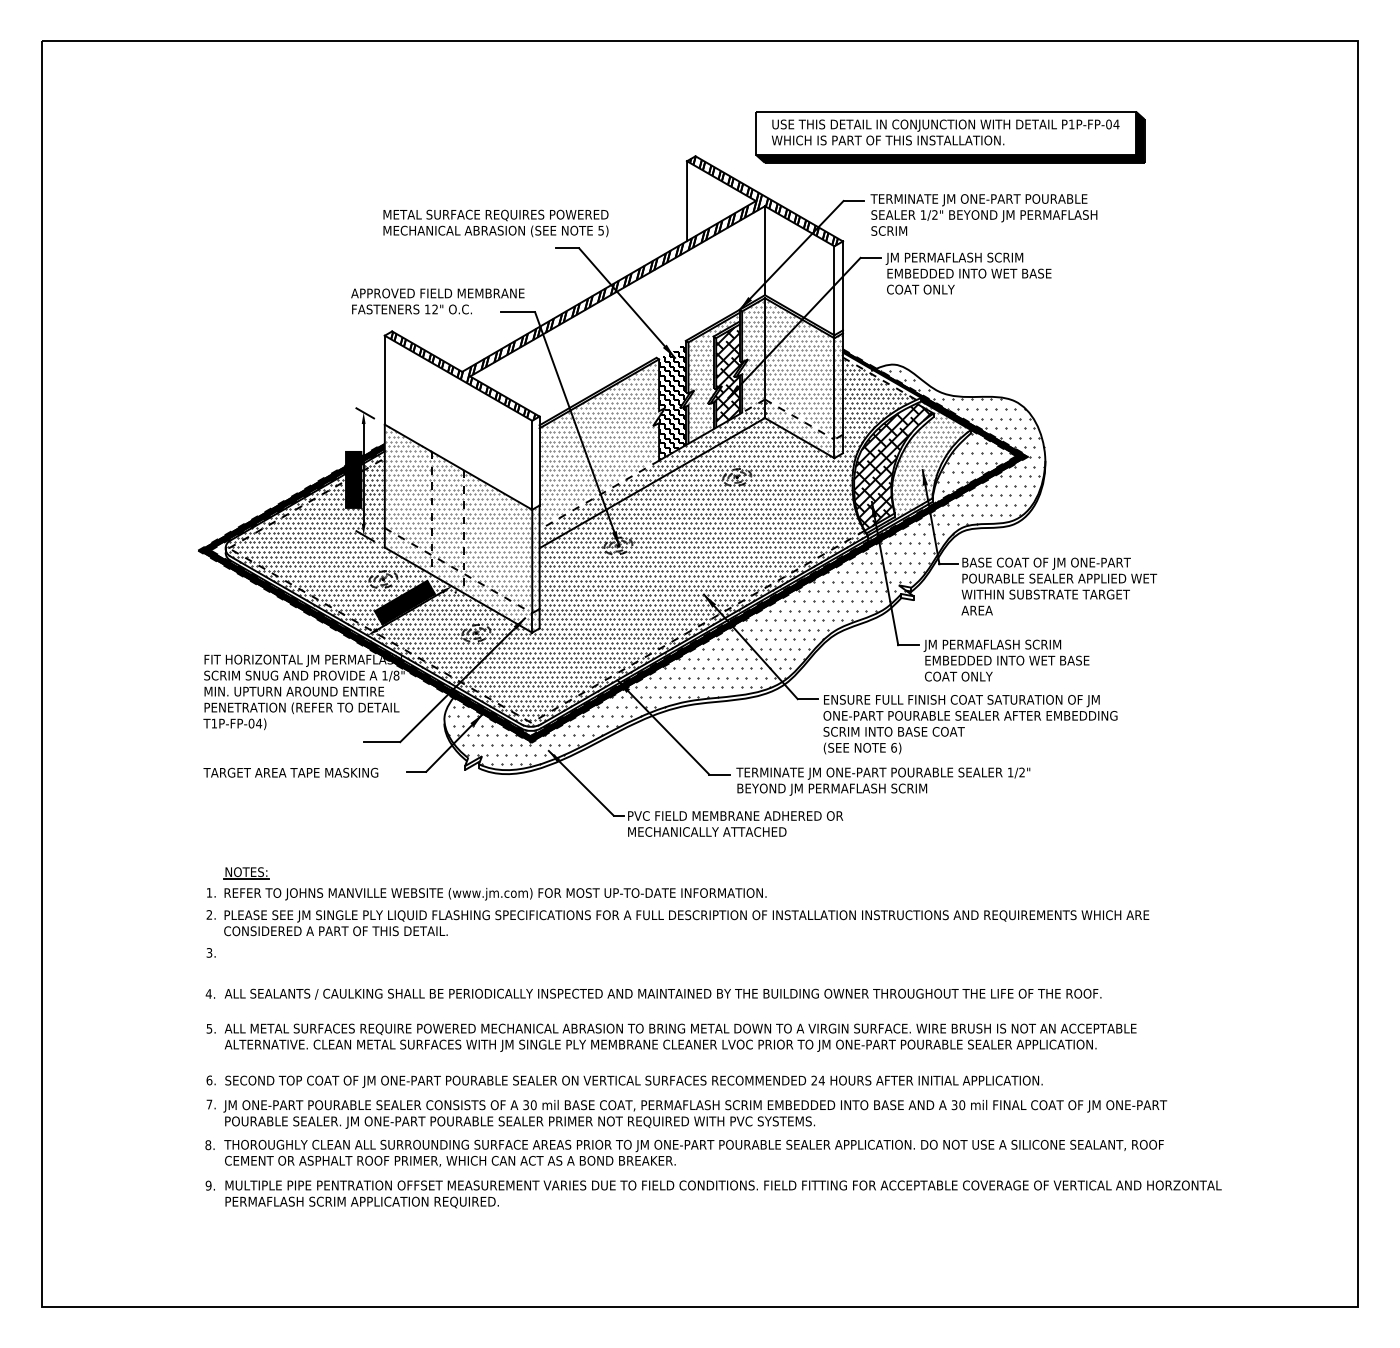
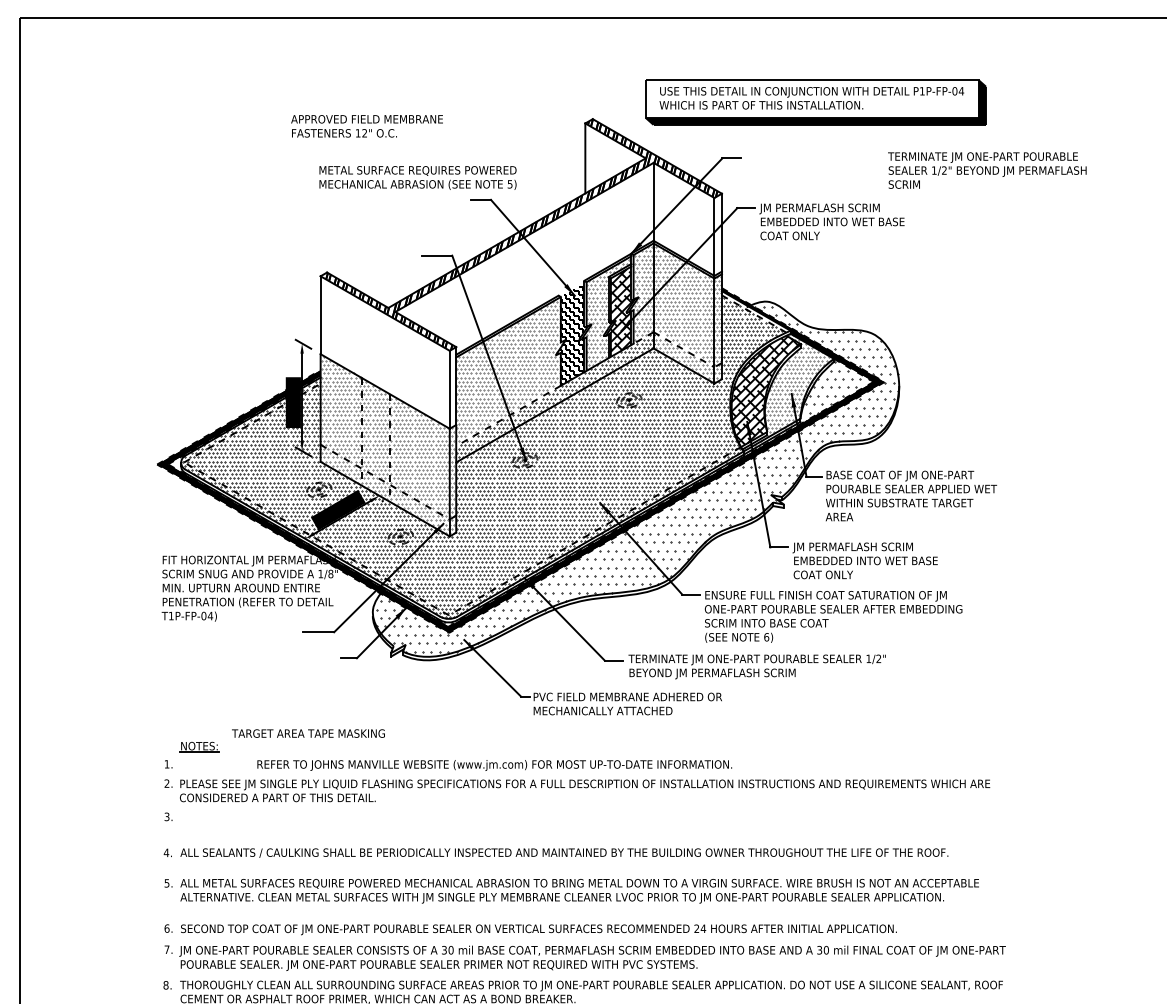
text: (983, 214) -> (986, 170), moved
text: (437, 301) -> (366, 126), moved
text: (290, 772) -> (308, 733), moved
text: (495, 894) -> (494, 765), moved

